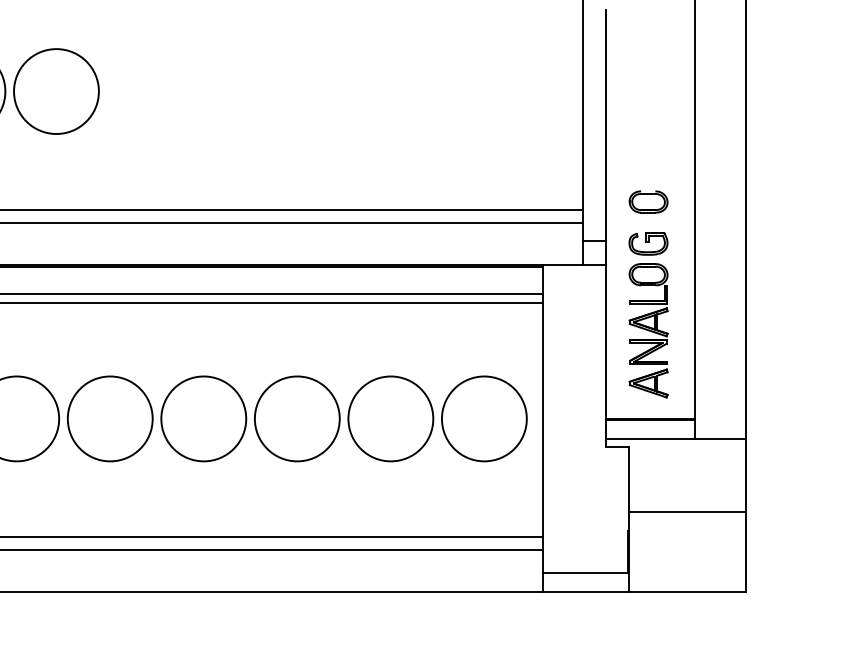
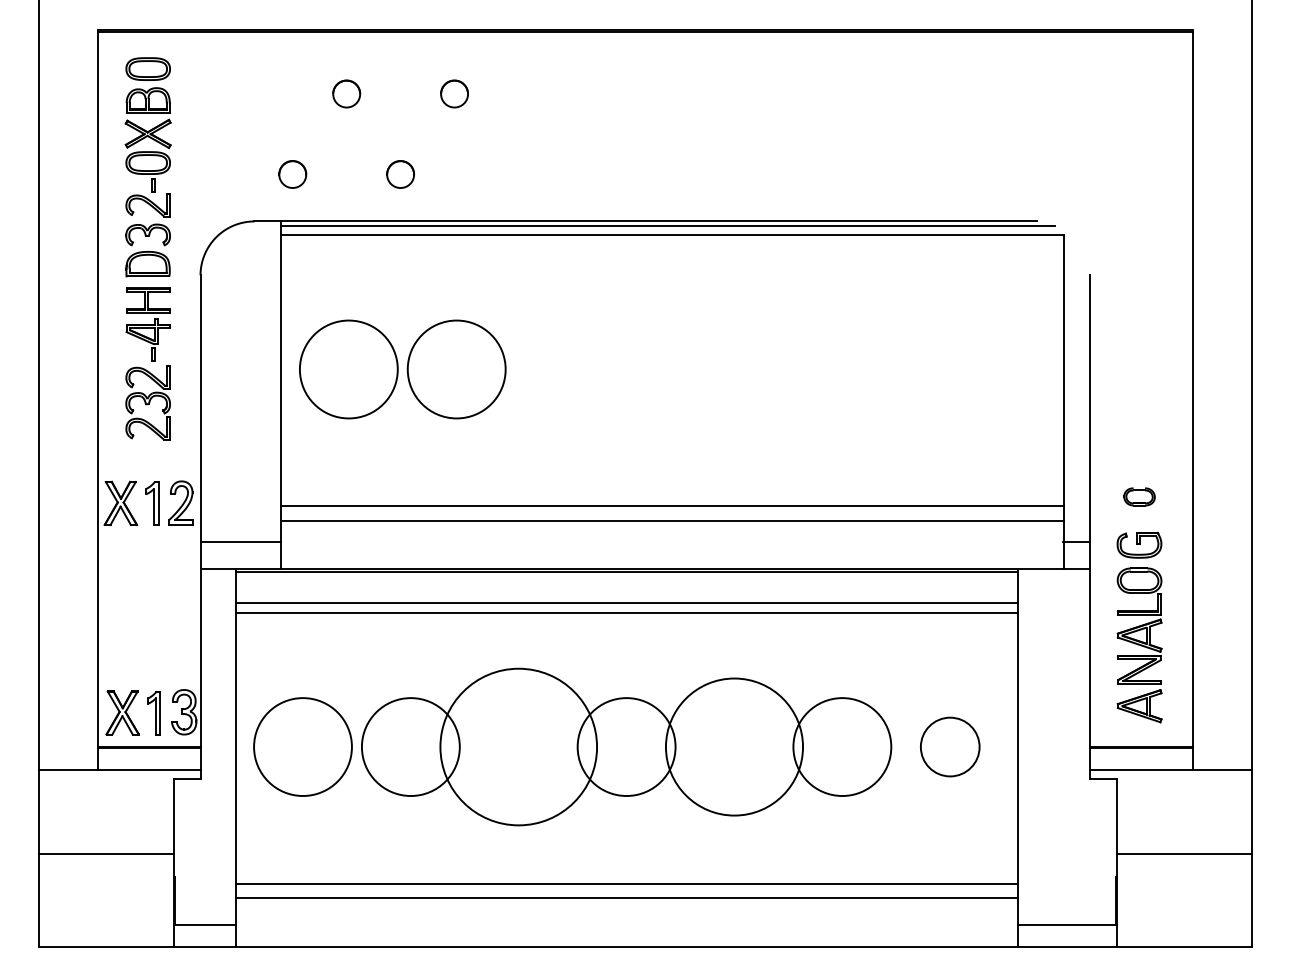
part: (648, 201) -> (1139, 496), size x0.7
circle: (110, 419) -> (518, 747), size x1.6
circle: (297, 419) -> (734, 747), size x1.4
circle: (484, 419) -> (950, 747), size x0.6

